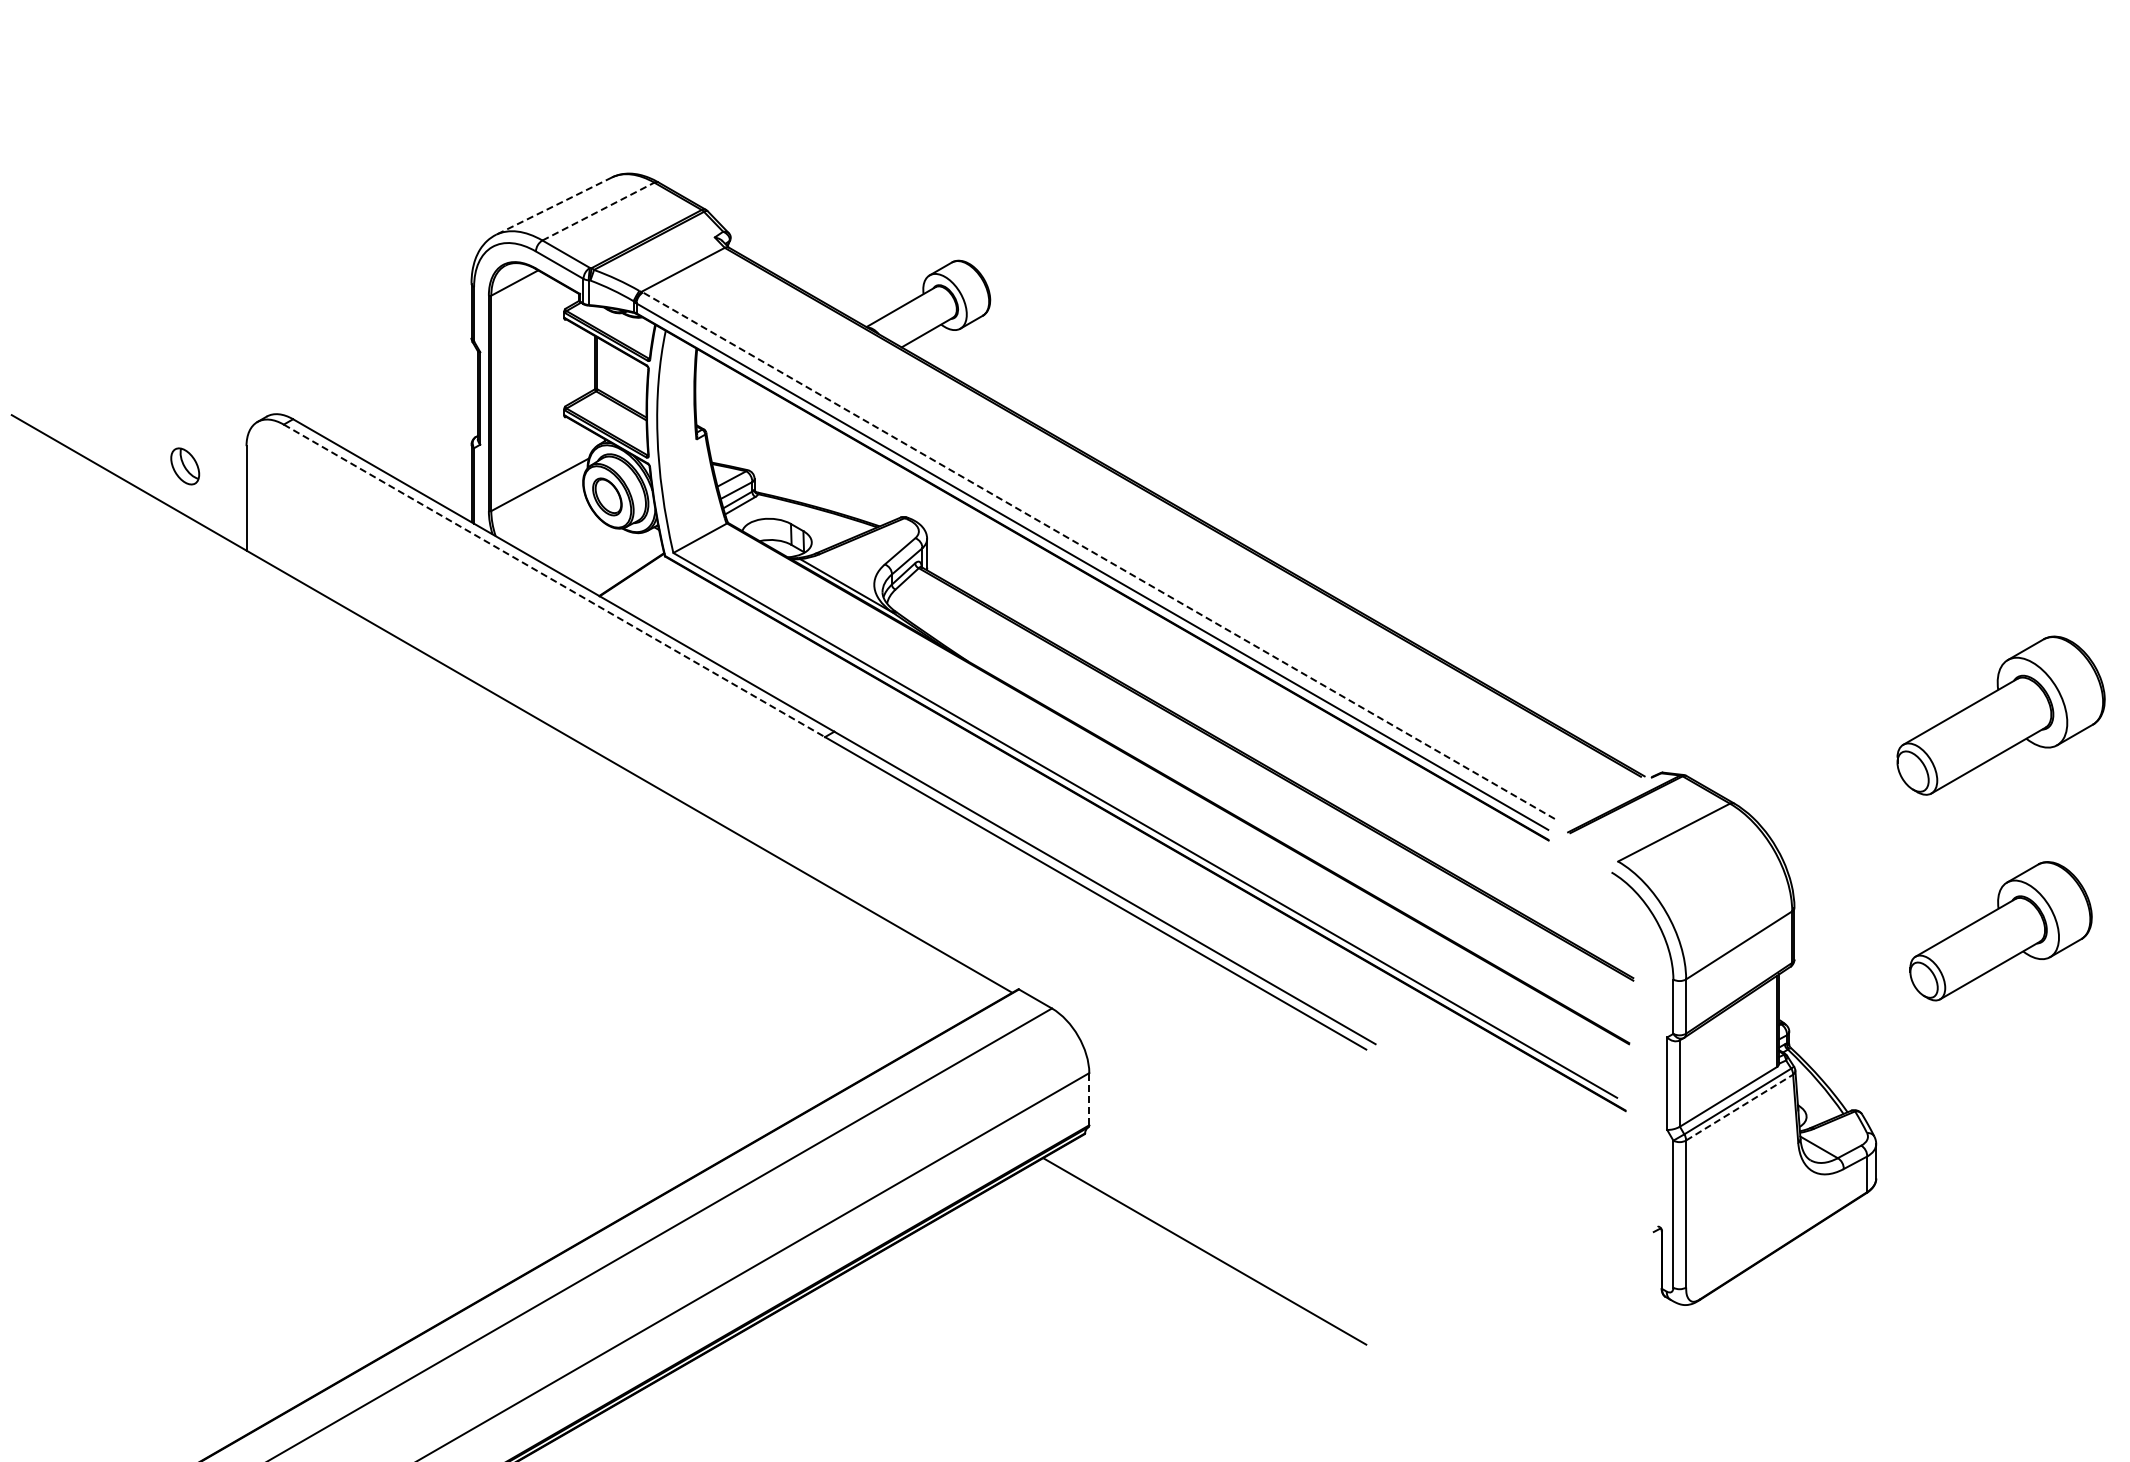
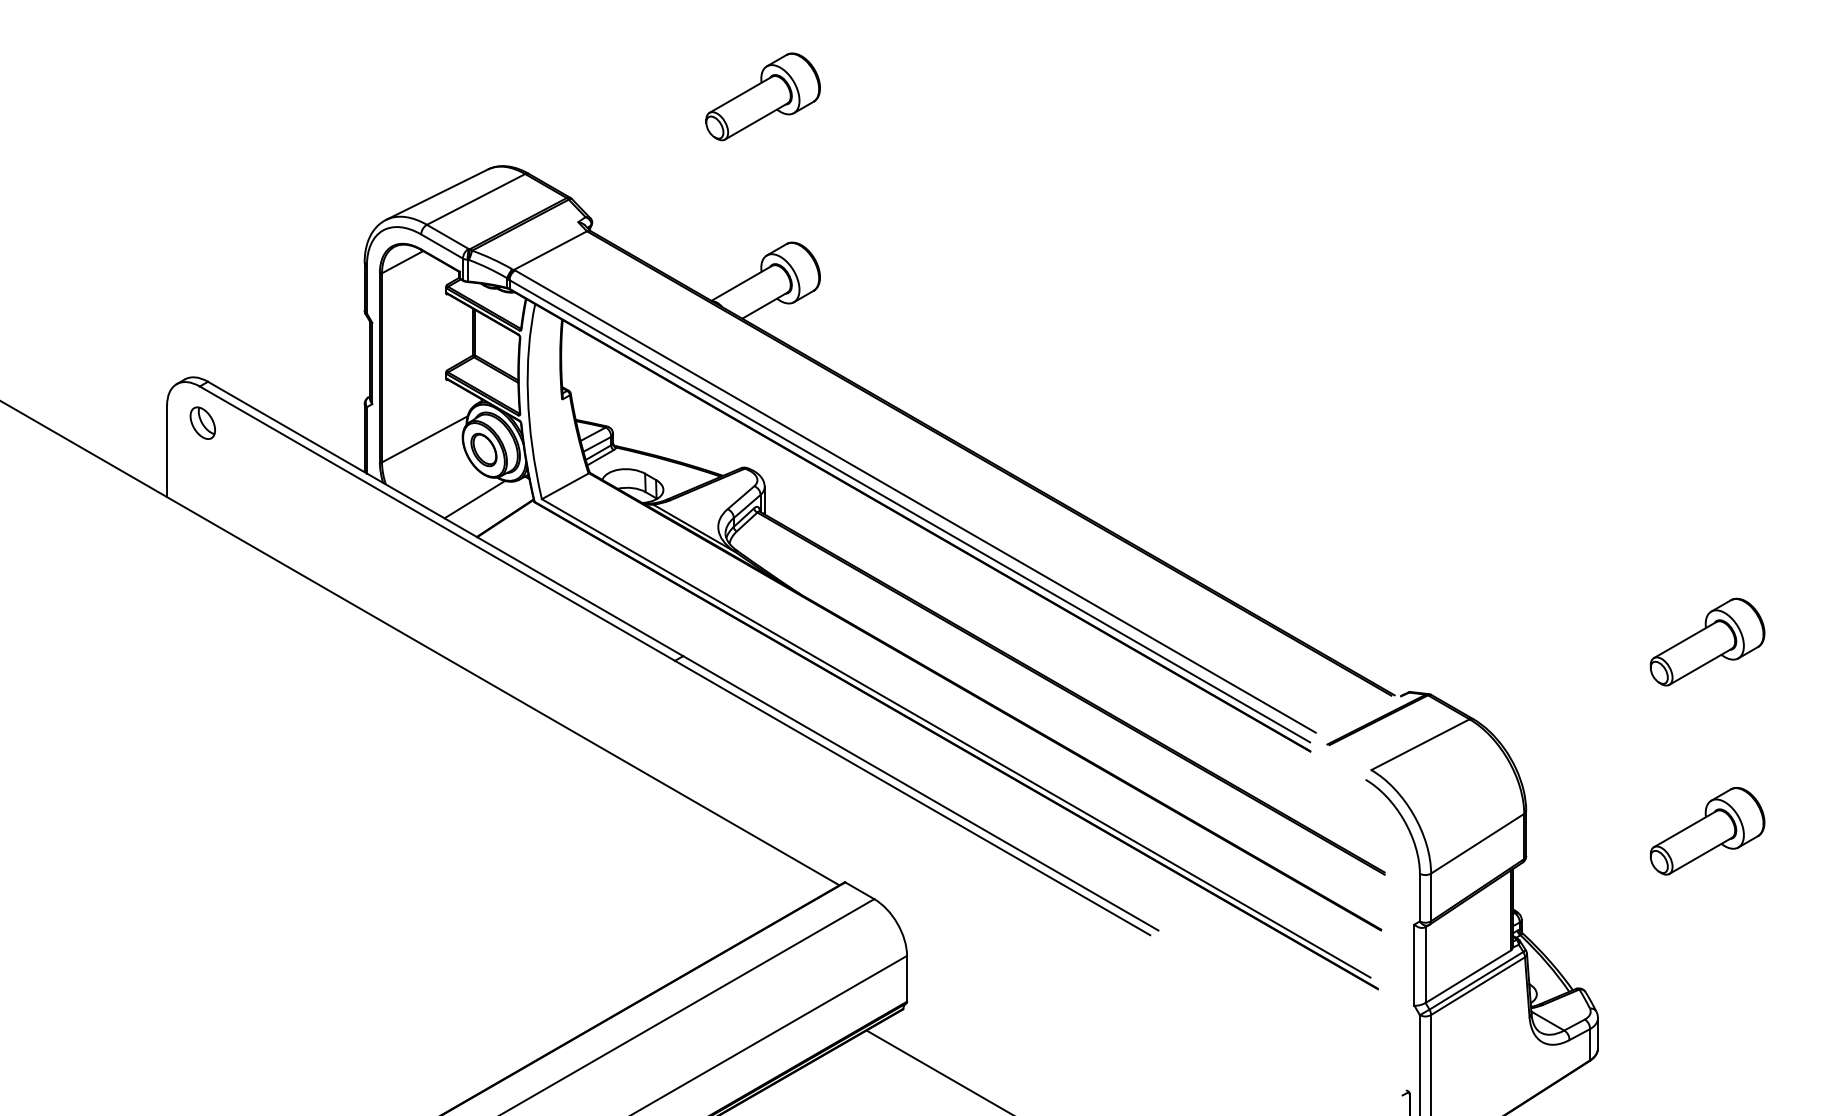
part: (925, 94) -> (763, 96), added
line: (554, 206) -> (437, 194), dashed -> solid
line: (598, 211) -> (476, 199), dashed -> solid
part: (185, 466) -> (203, 423), moved
line: (596, 553) -> (474, 499), added
line: (1098, 555) -> (915, 501), dashed -> solid
line: (554, 581) -> (437, 524), dashed -> solid
part: (2000, 715) -> (1707, 641), size x0.62
part: (2000, 930) -> (1707, 830), size x0.71
line: (1089, 1098) -> (907, 978), dashed -> solid
line: (1739, 1107) -> (1477, 986), dashed -> solid

